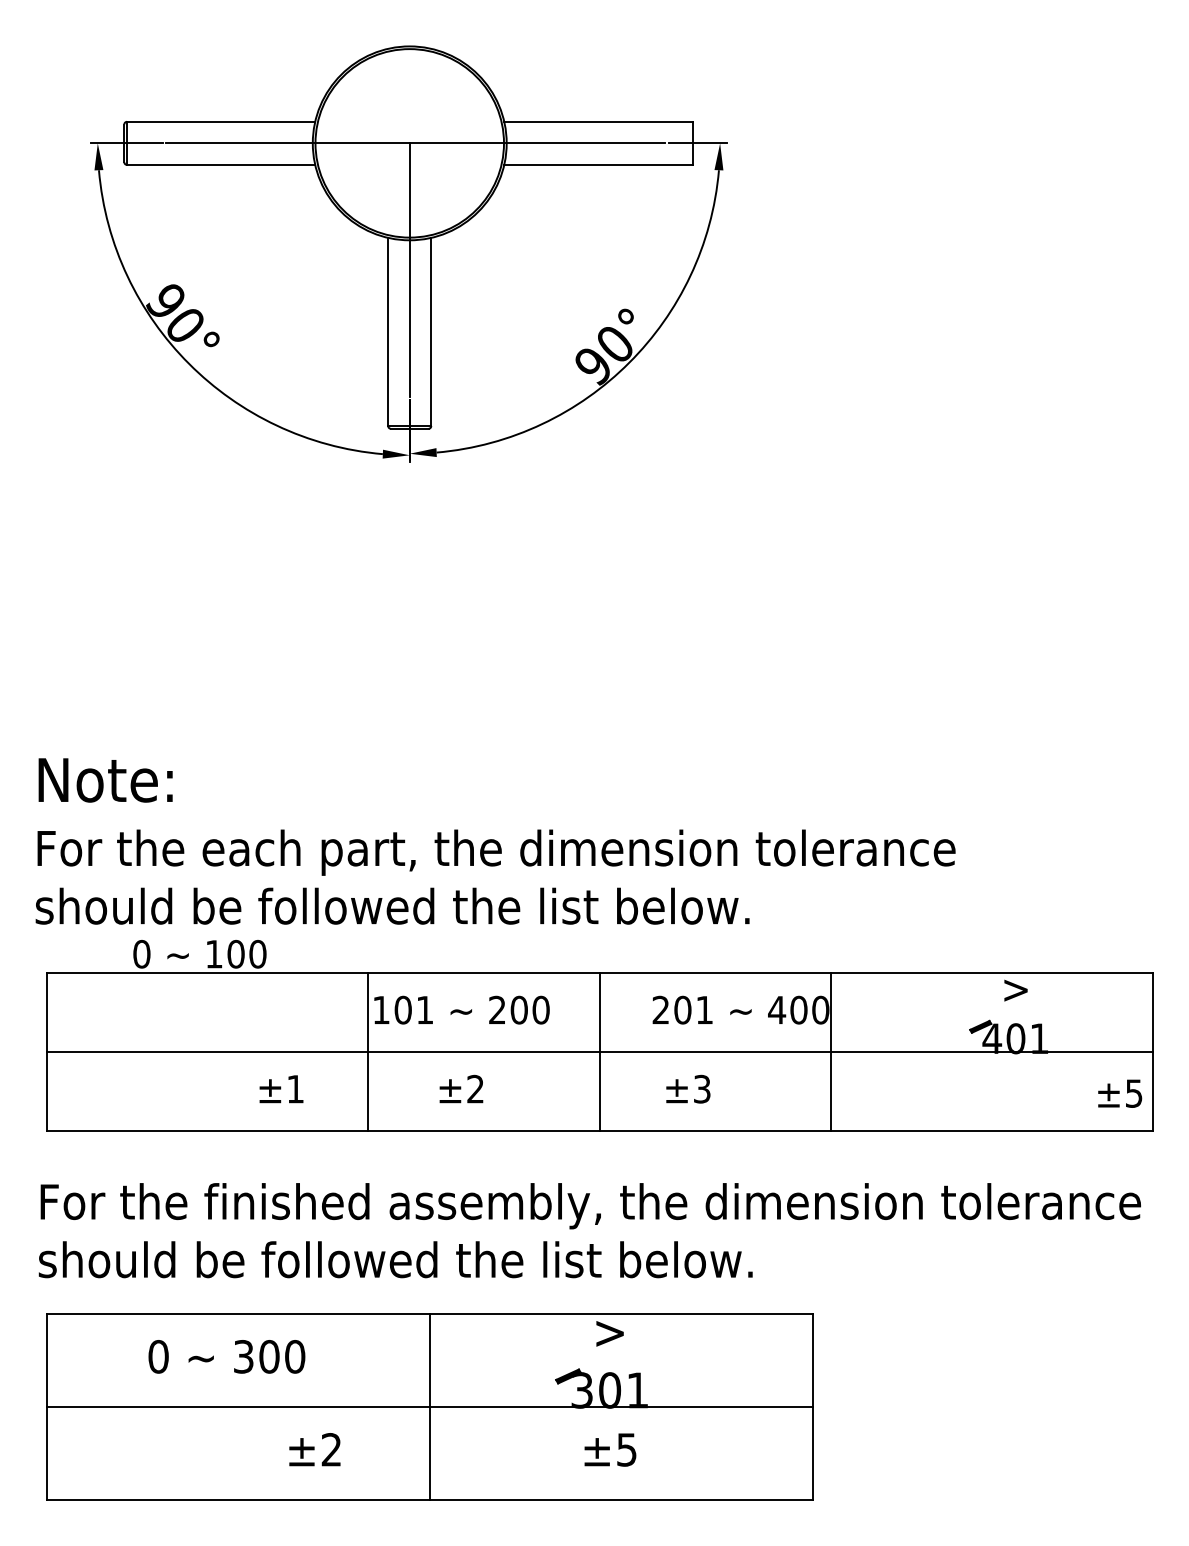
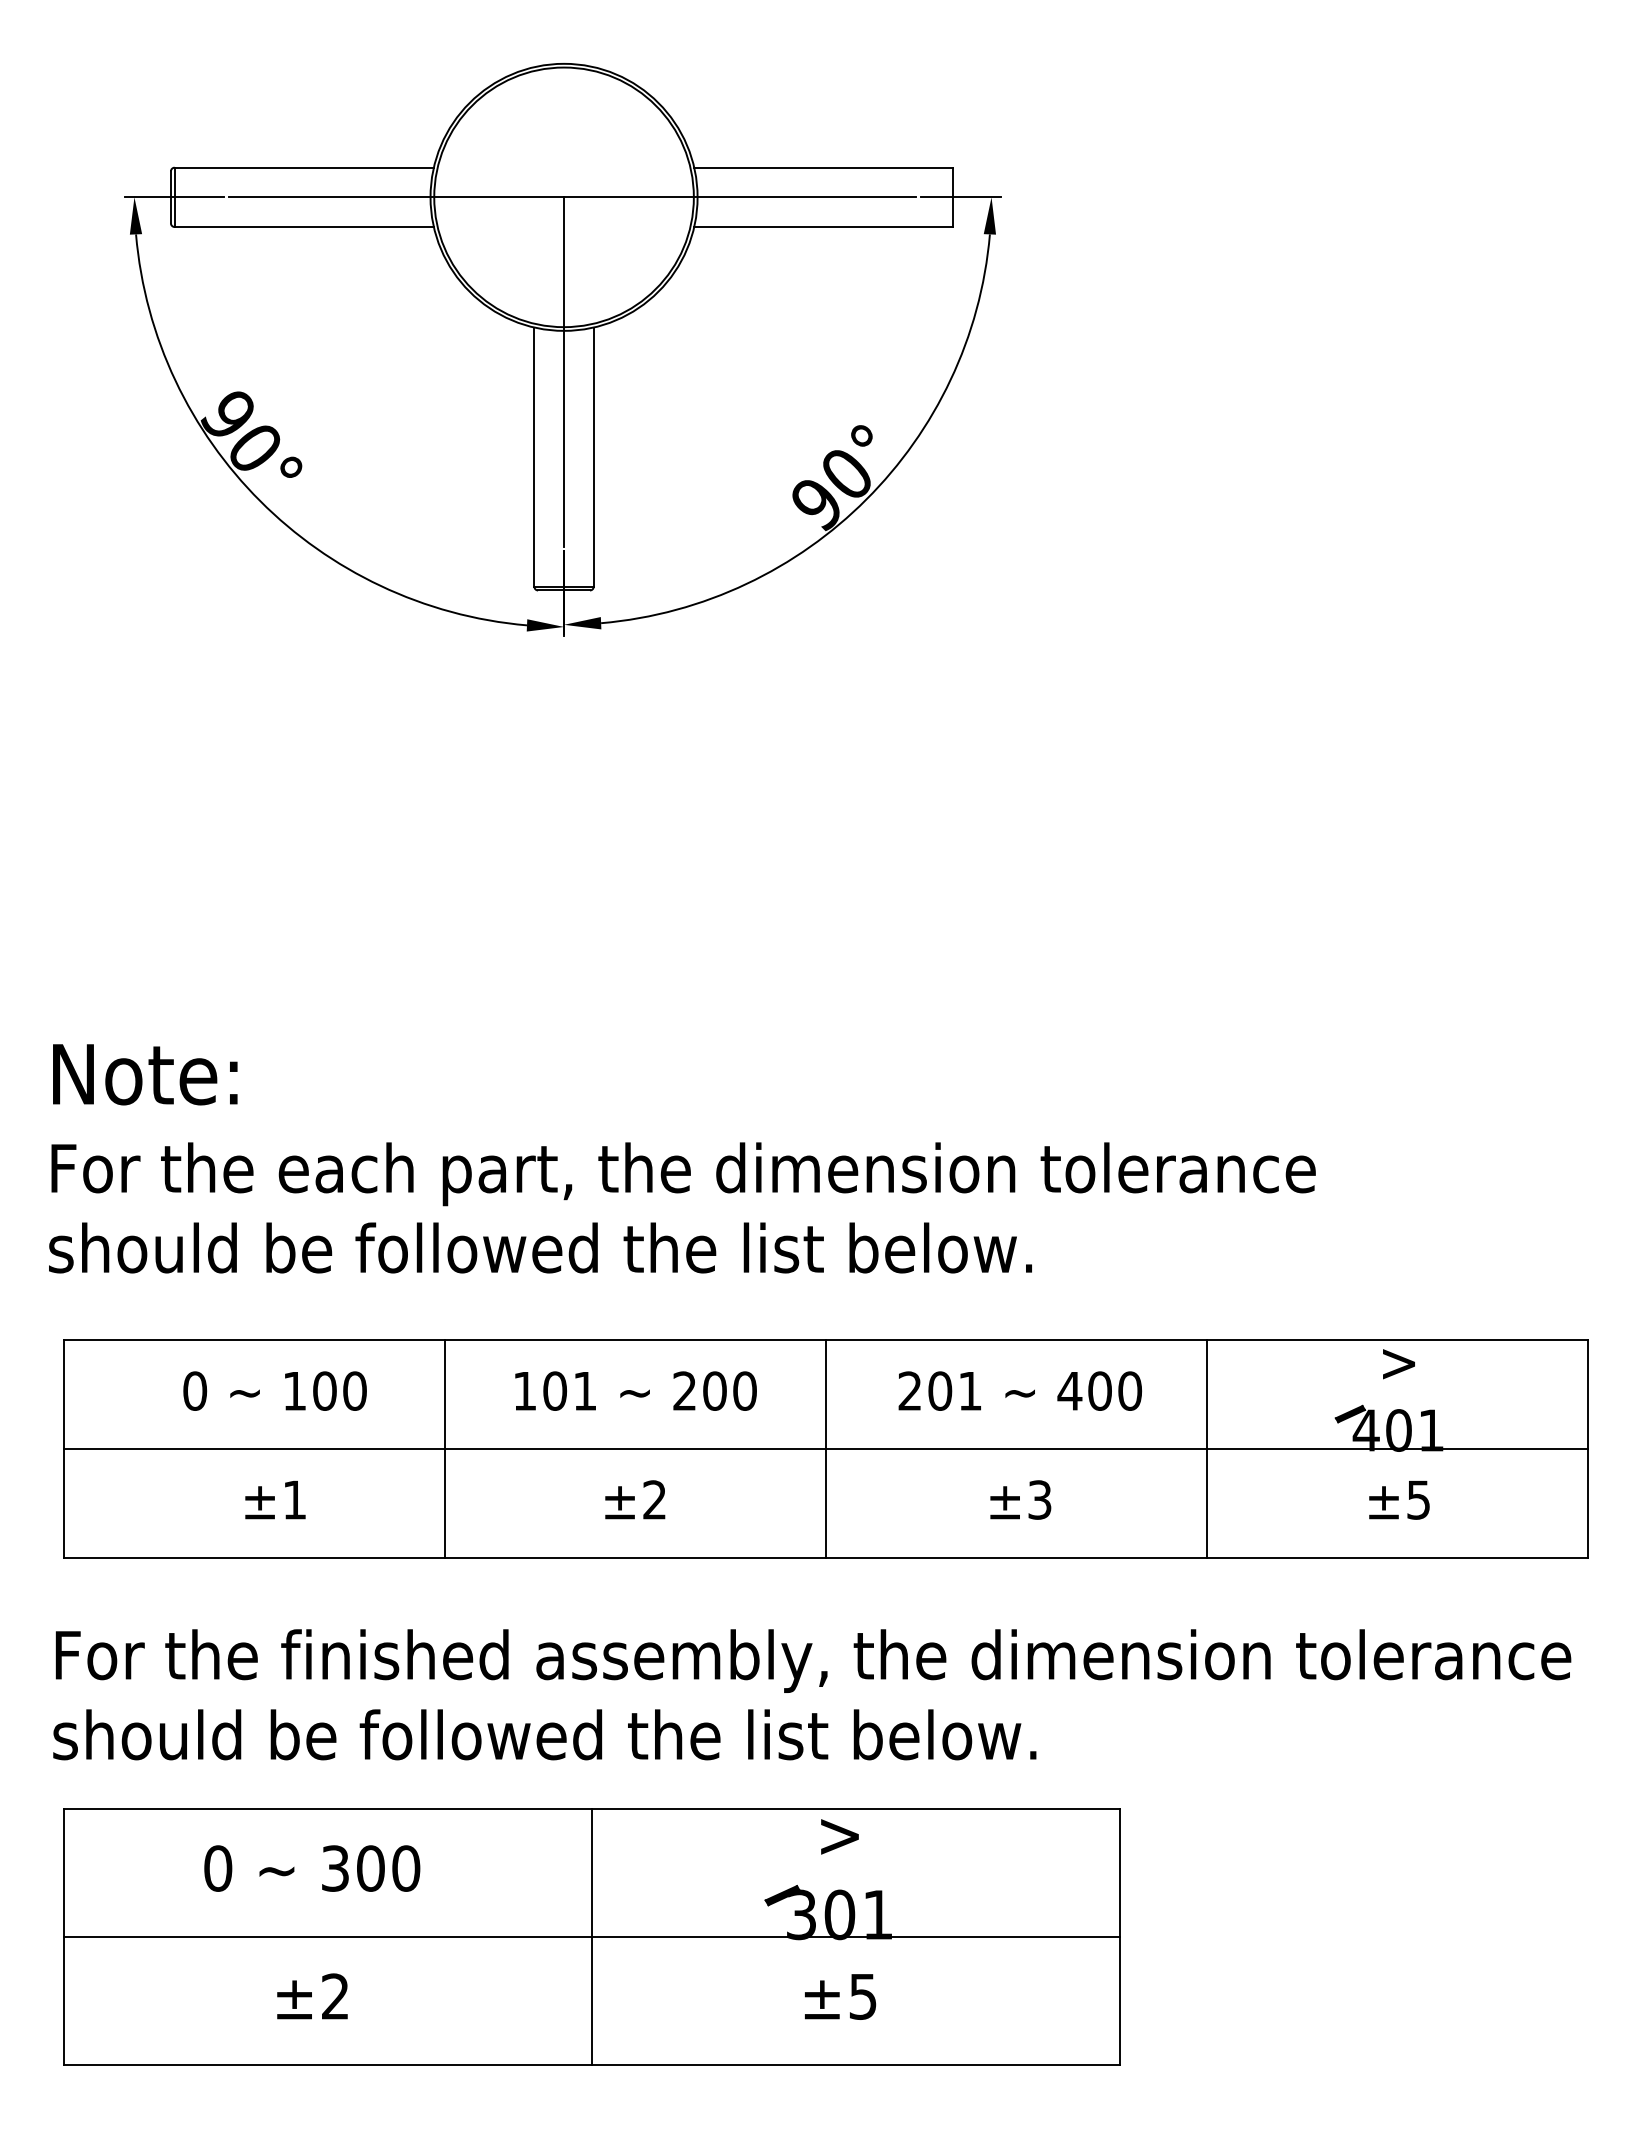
text: (199, 953) -> (274, 1390), moved
line: (368, 1052) -> (445, 1449), moved
line: (831, 1052) -> (1207, 1449), moved
text: (688, 1088) -> (1020, 1499), moved
text: (281, 1089) -> (275, 1500), moved
text: (1120, 1093) -> (1399, 1500), moved
text: (314, 1449) -> (312, 1996), moved

